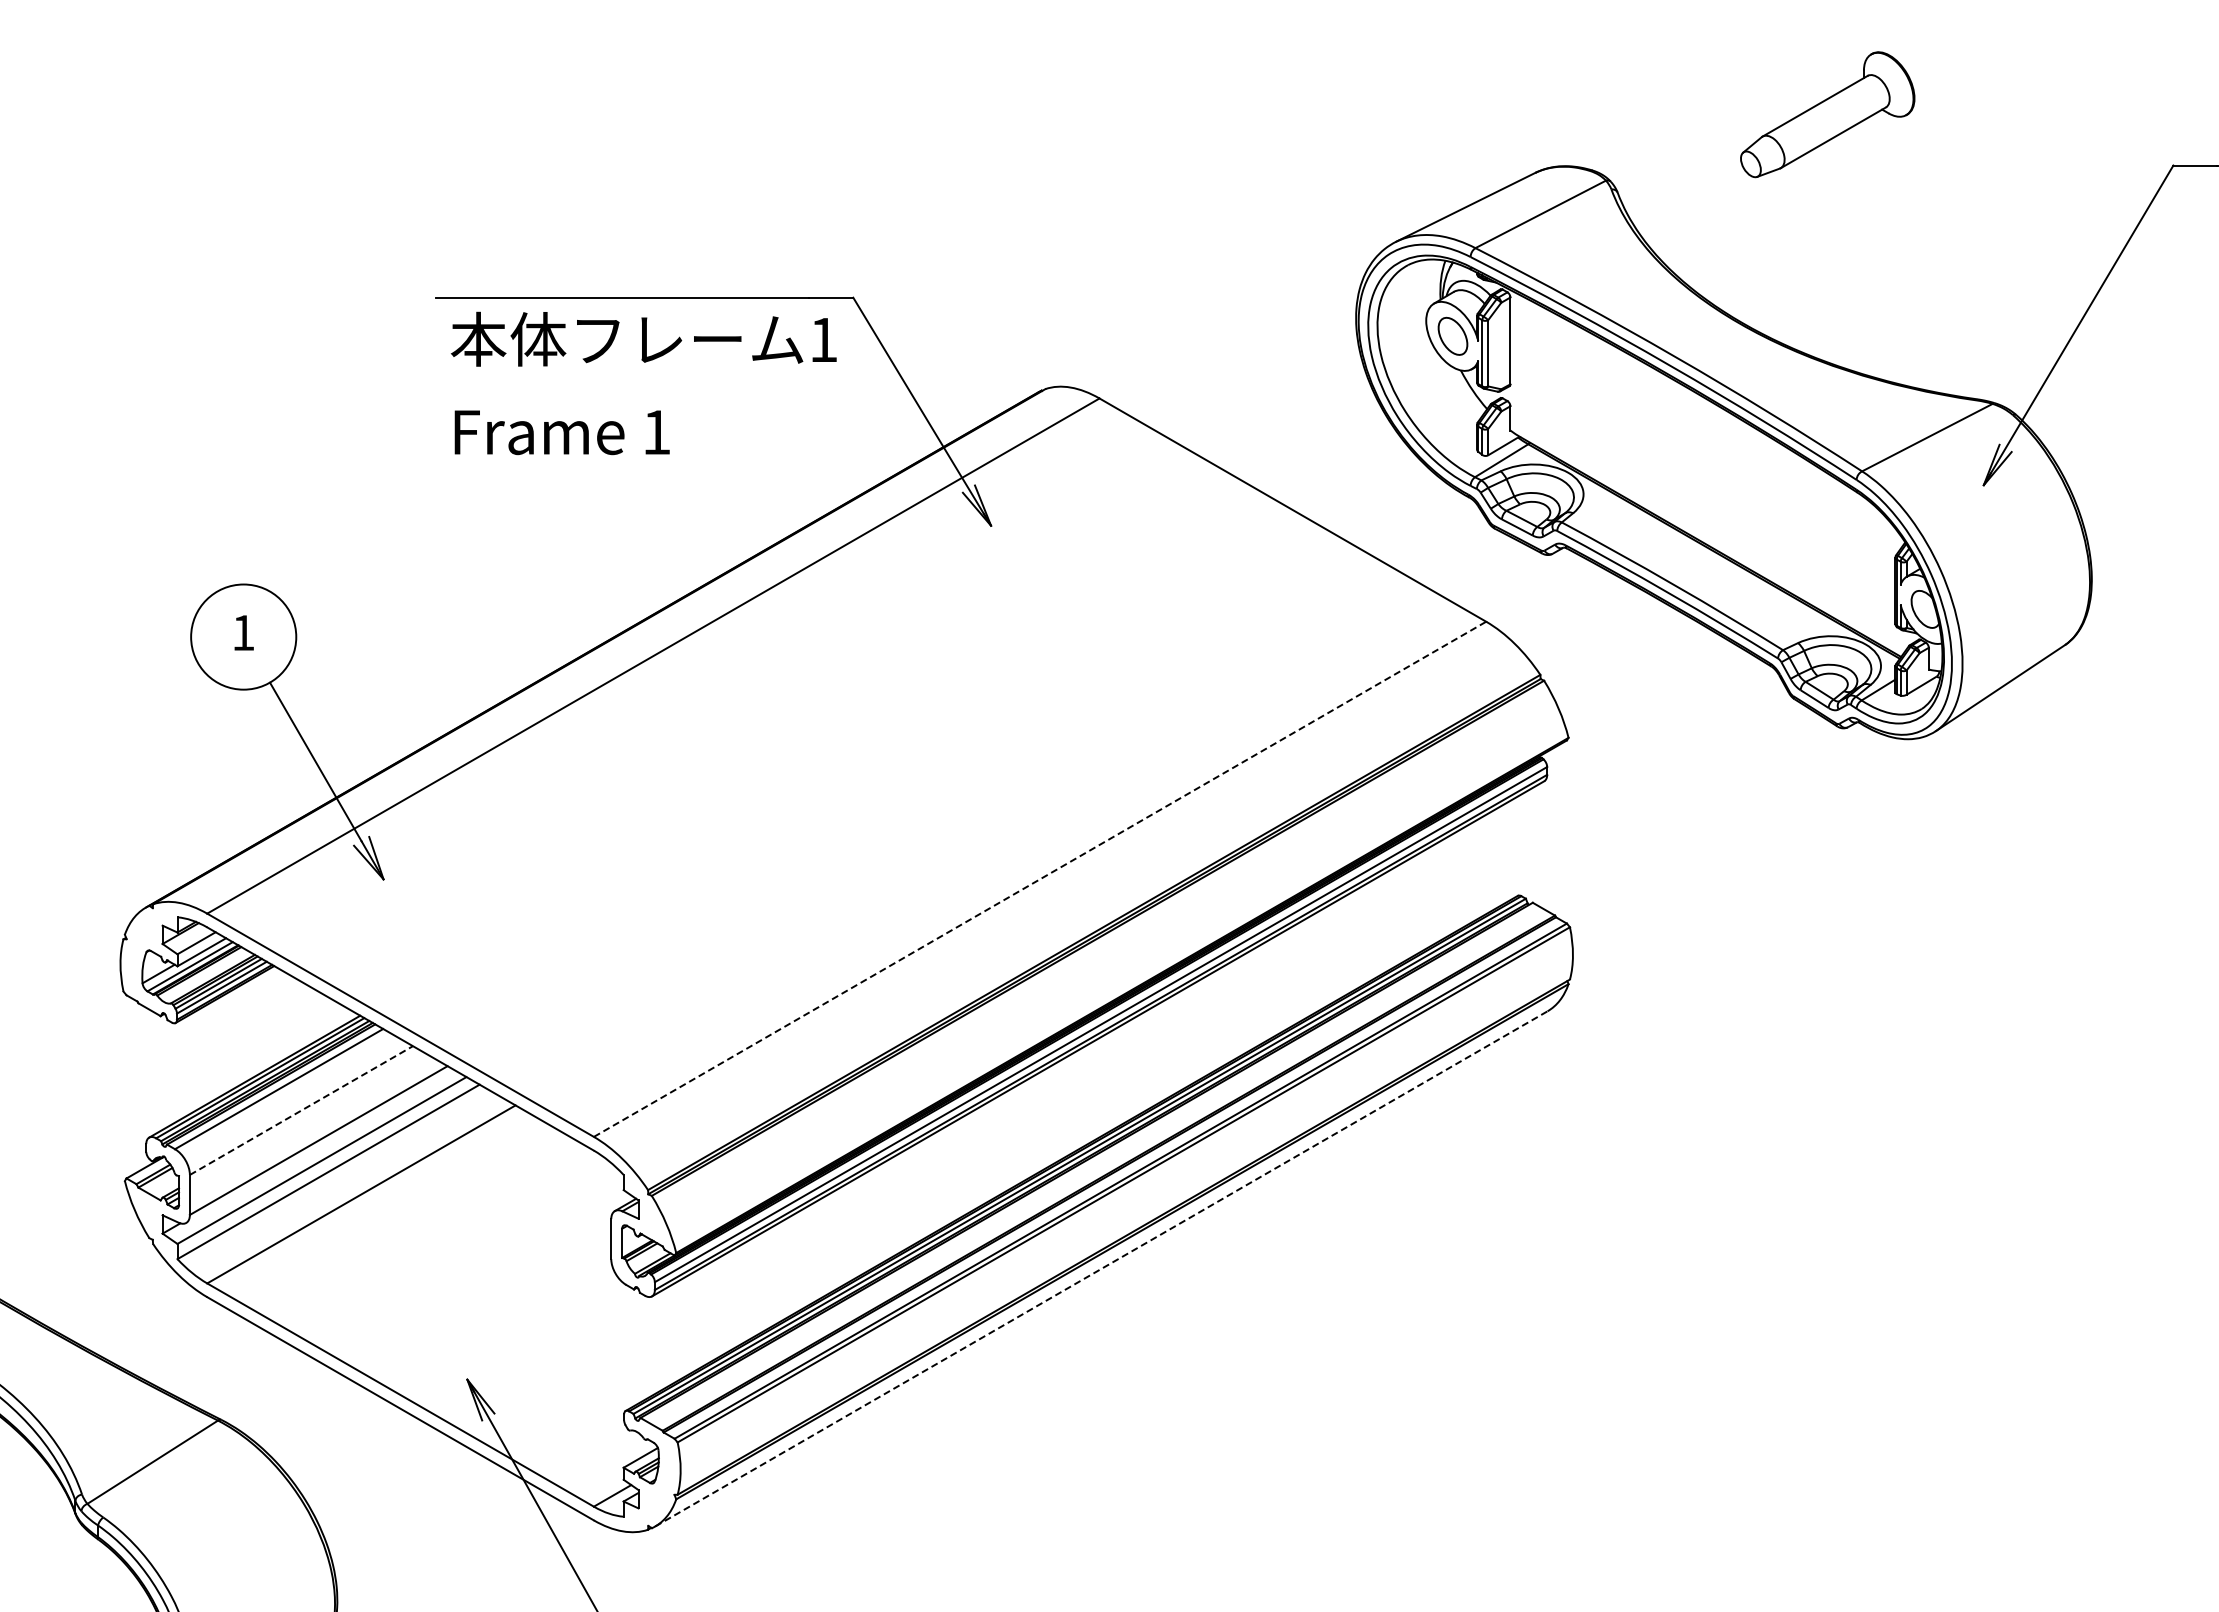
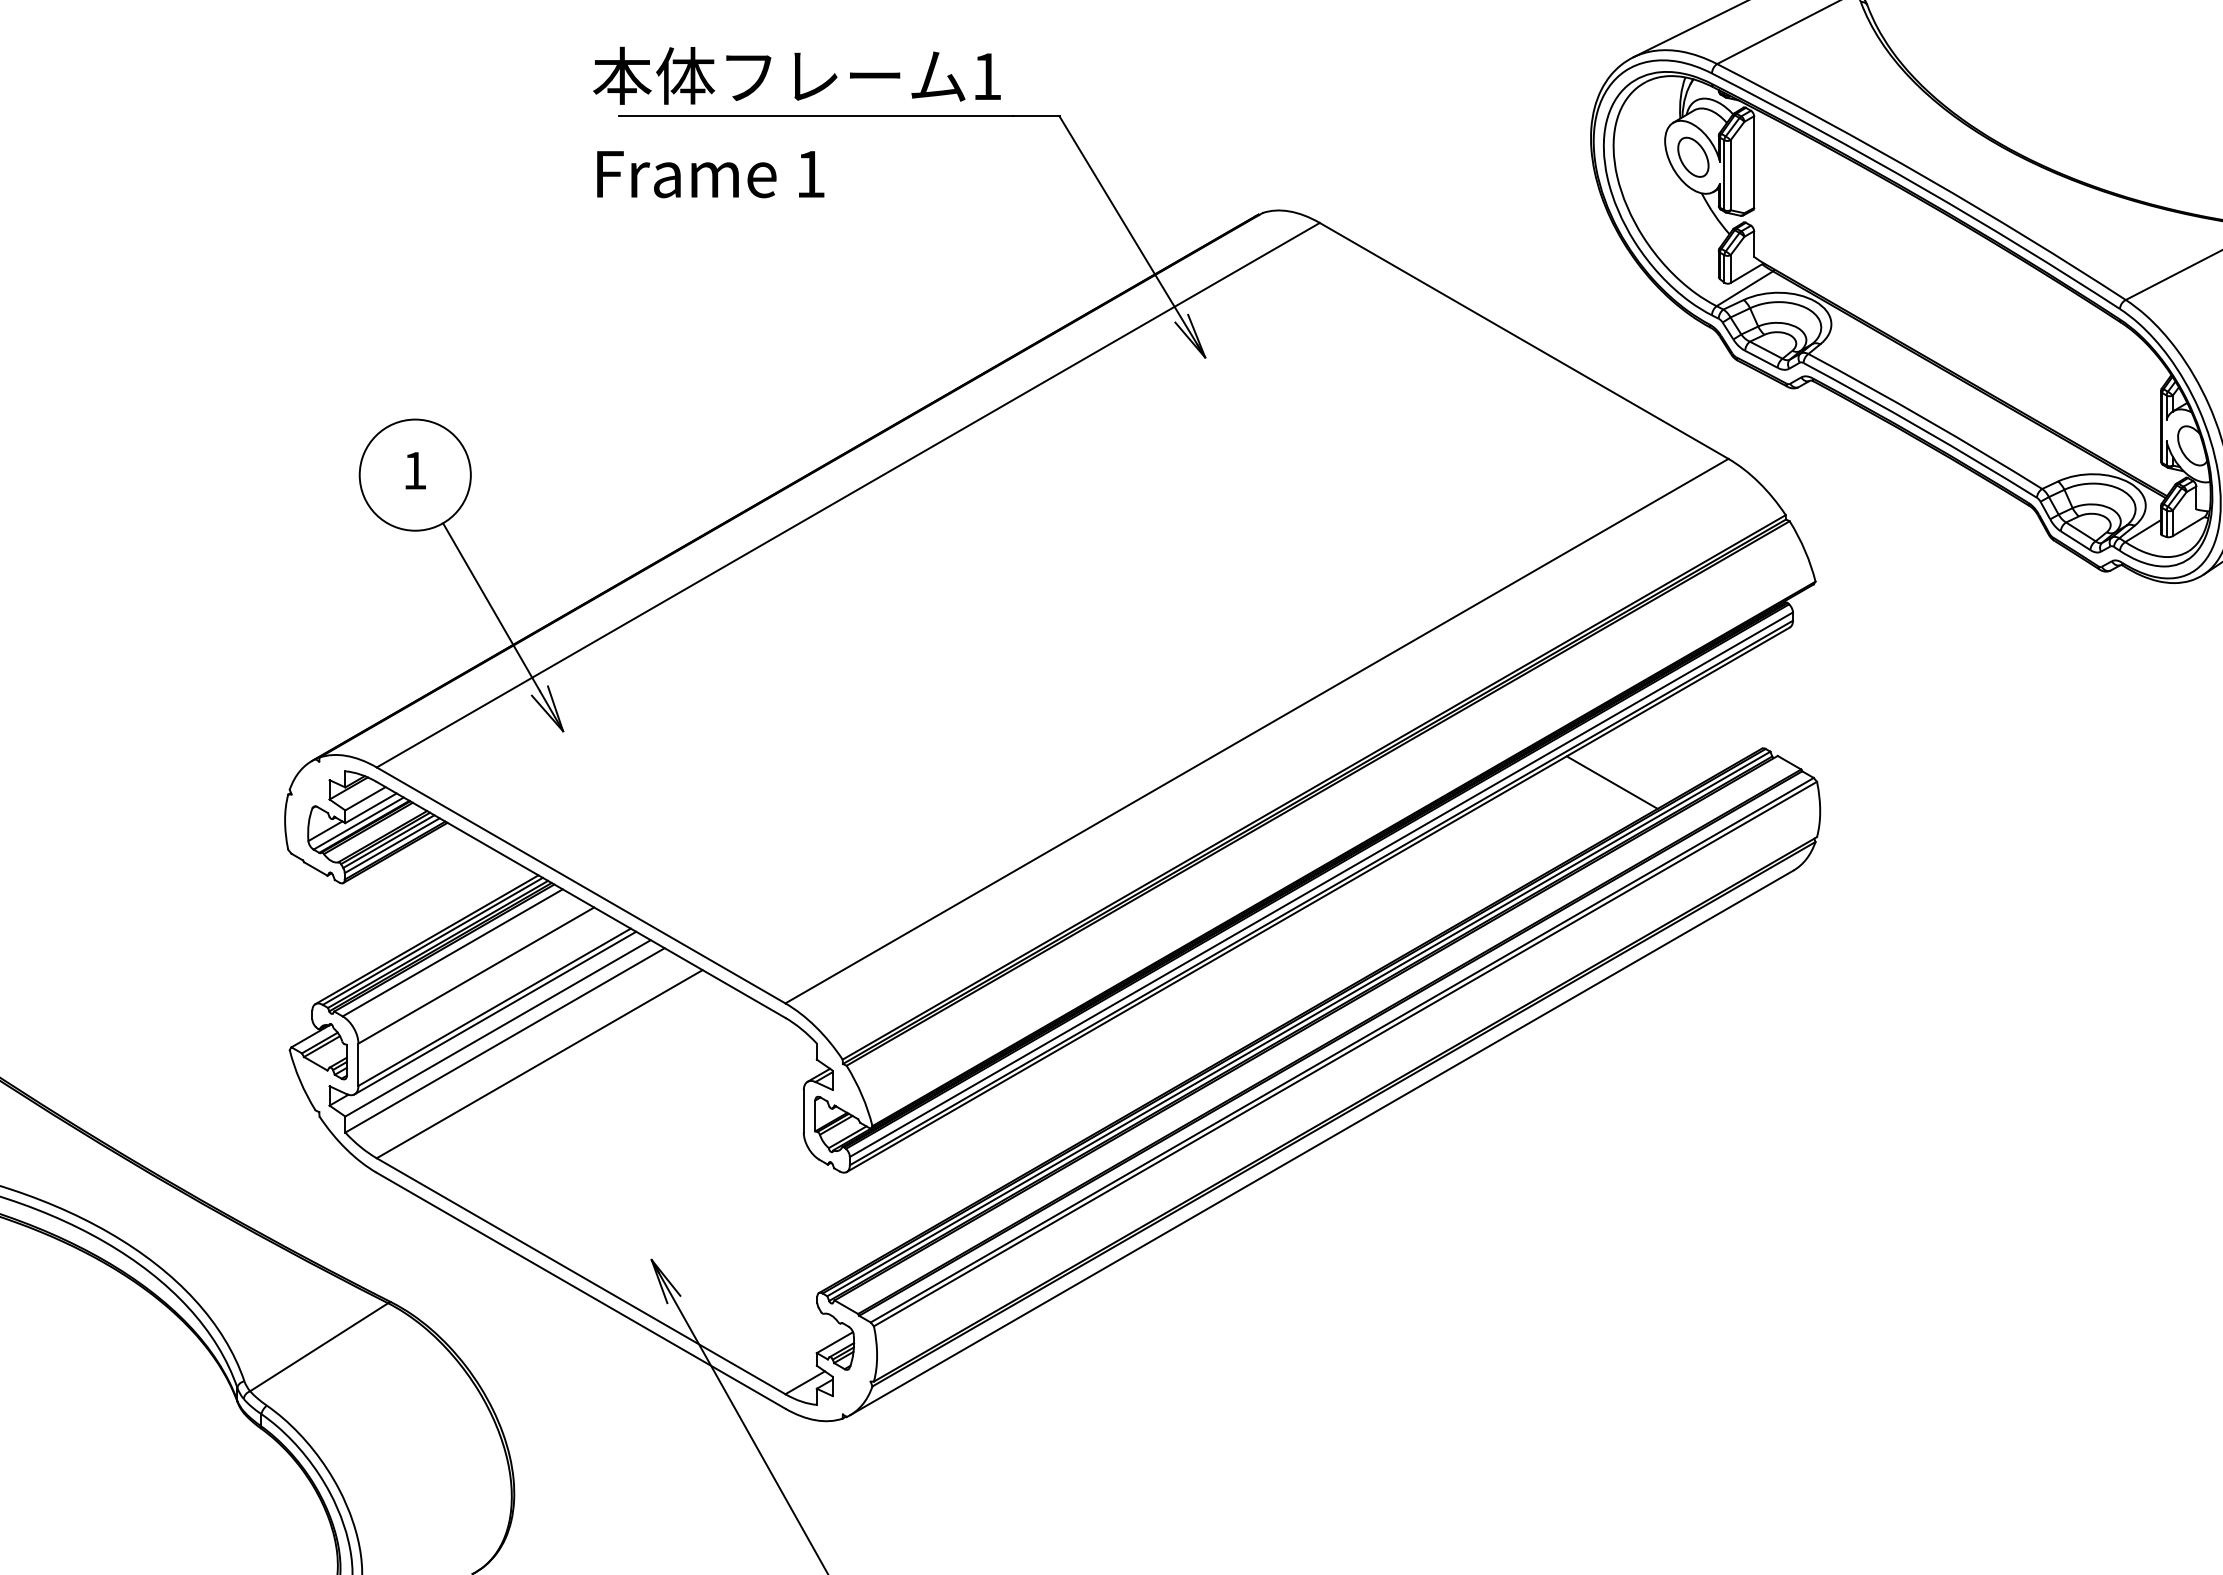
text: (643, 383) -> (796, 122), moved
line: (1040, 879) -> (1257, 731), dashed -> solid
line: (1376, 927) -> (1612, 782), added
line: (301, 1110) -> (476, 975), dashed -> solid
line: (319, 1145) -> (495, 1012), added
line: (1101, 1268) -> (1321, 1142), dashed -> solid

